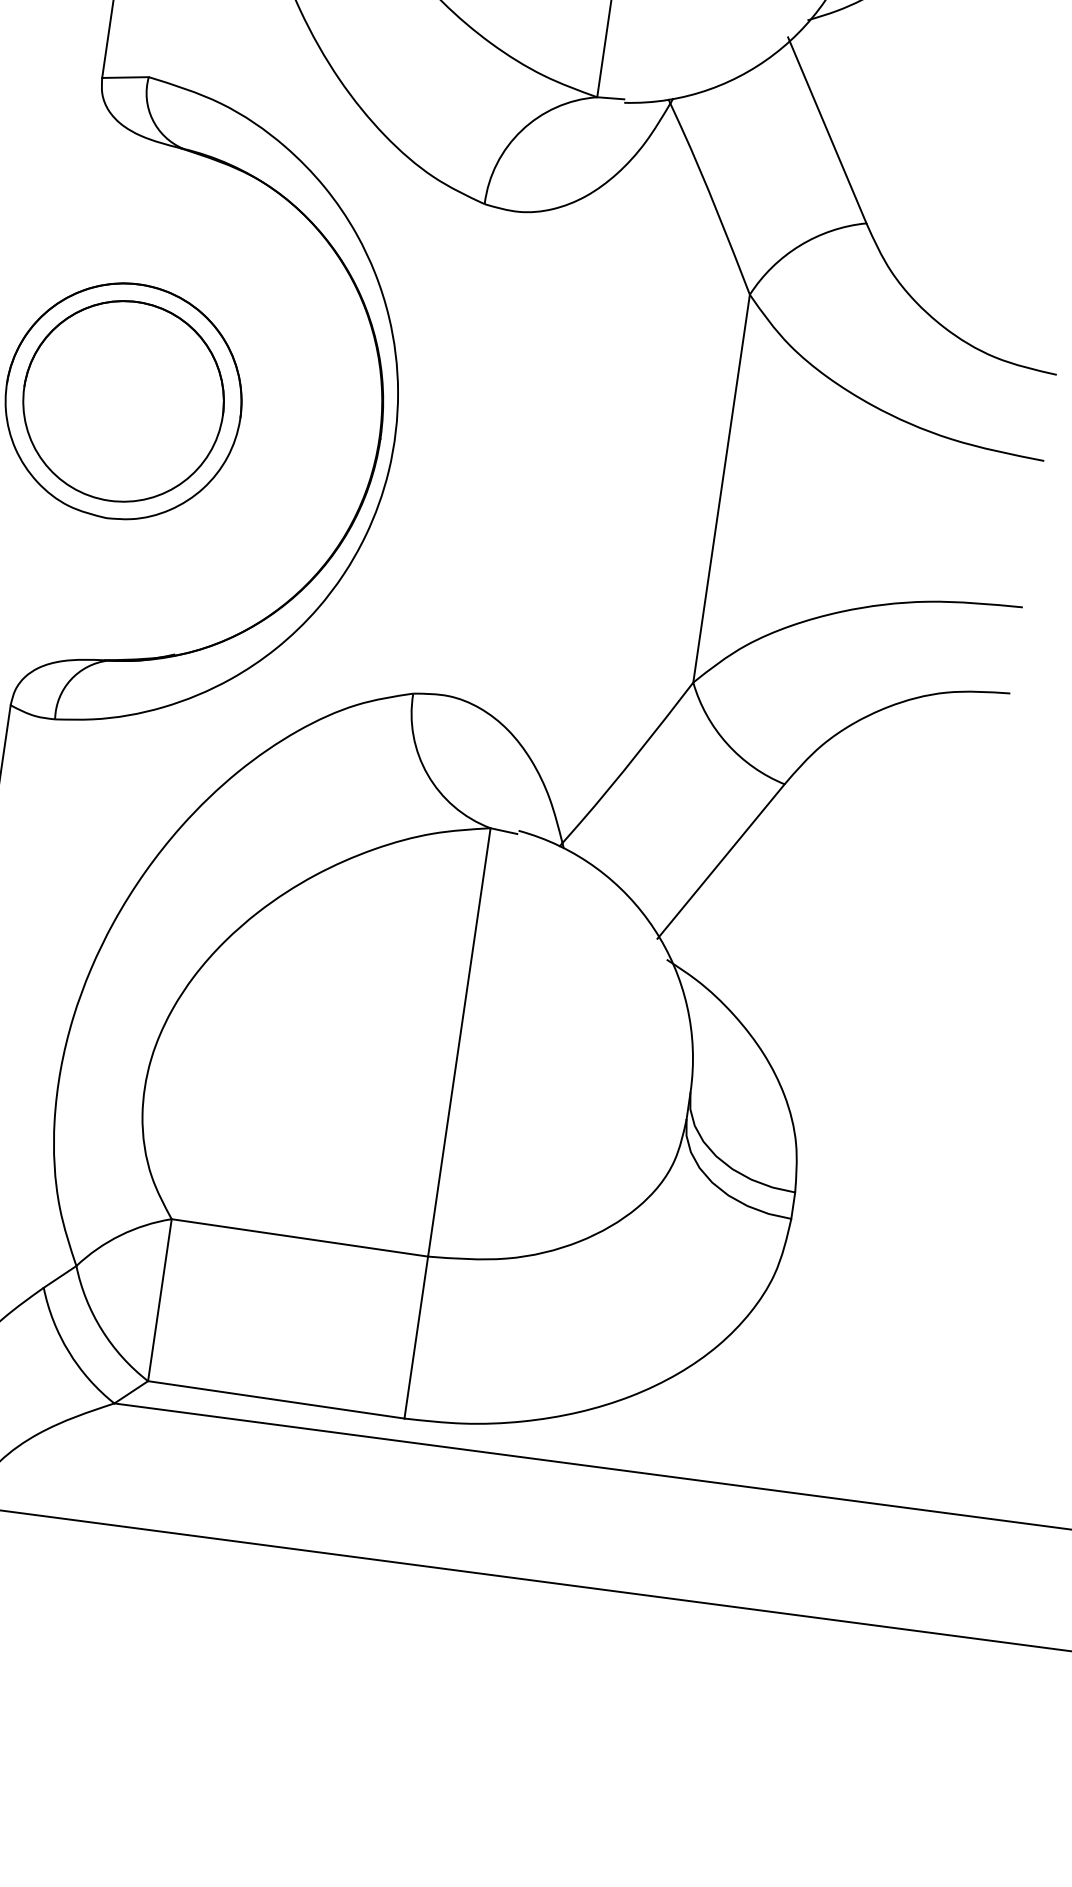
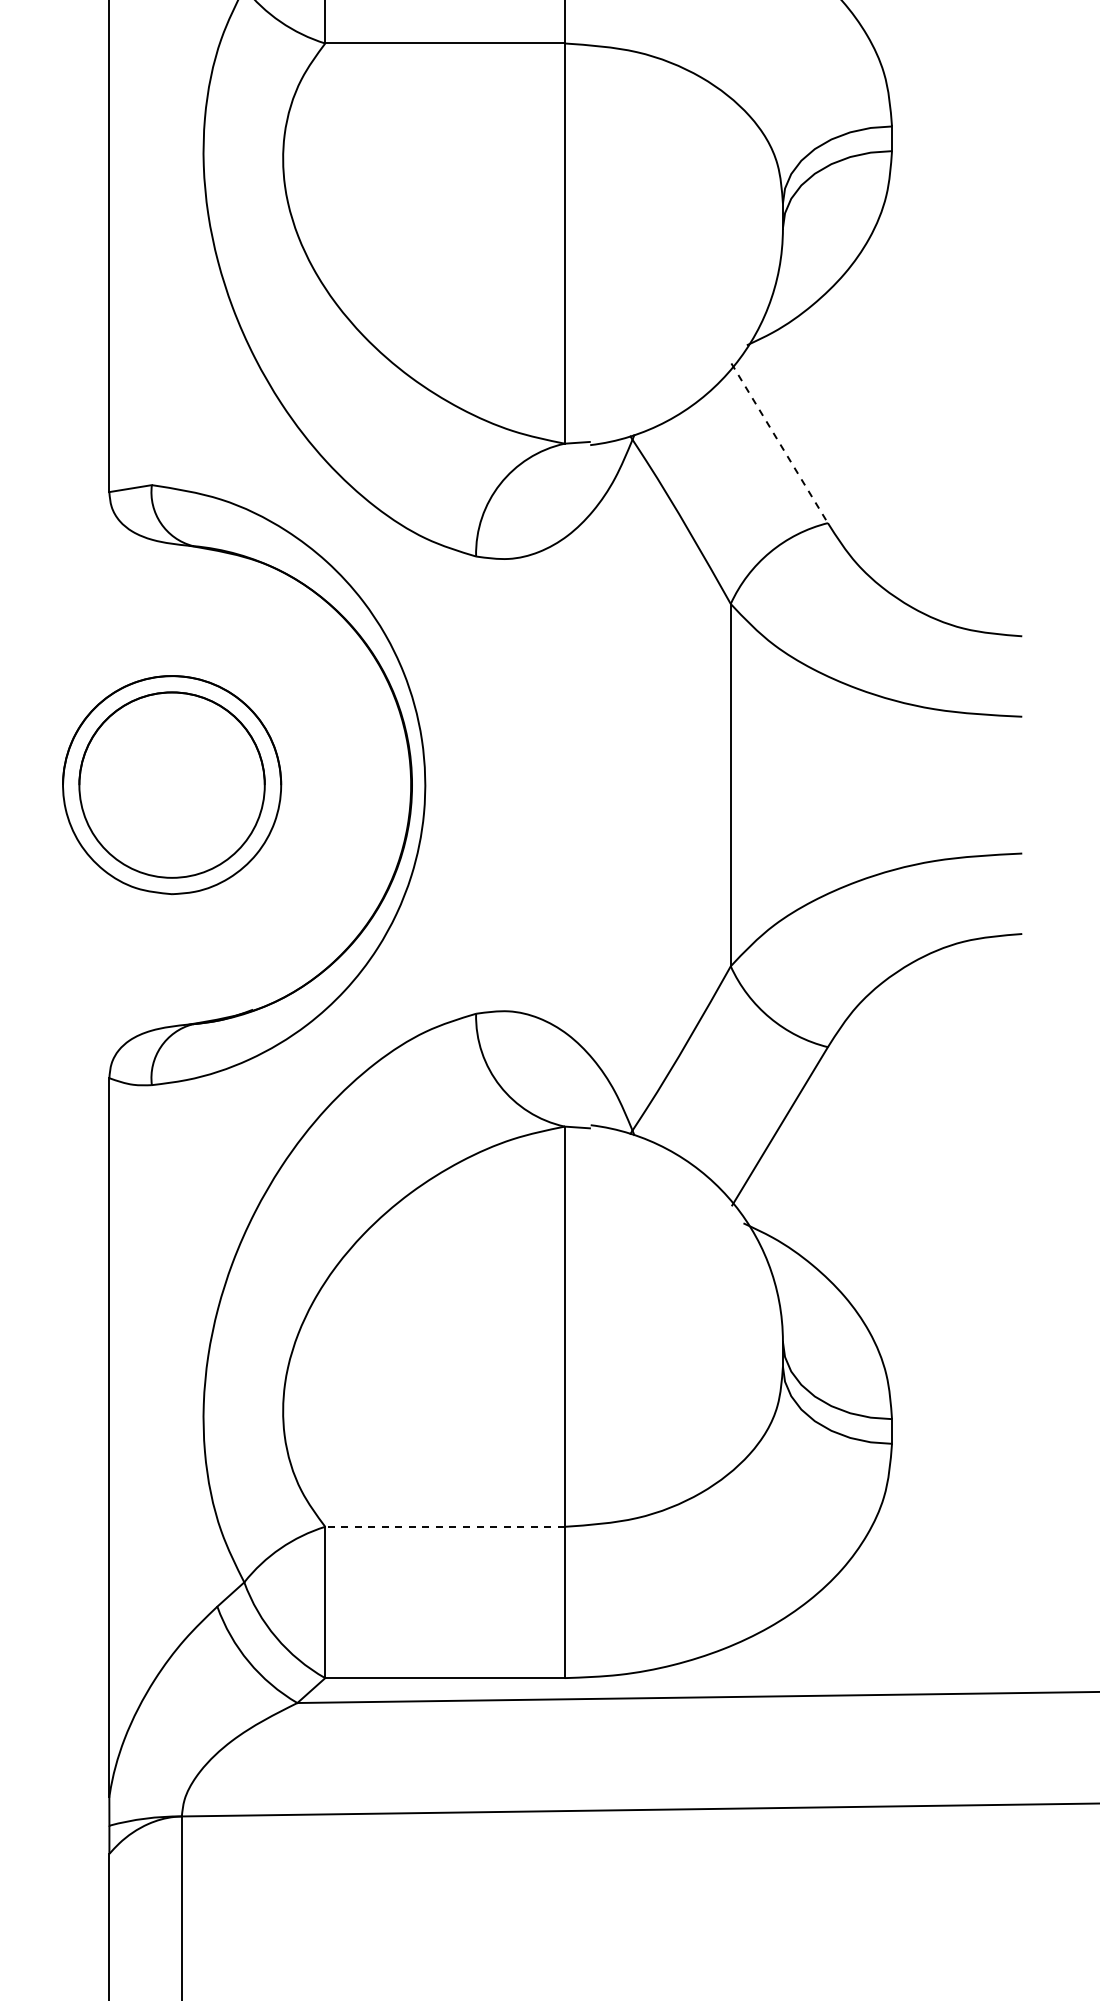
line: (827, 130) -> (779, 443), solid -> dashed
line: (300, 1237) -> (445, 1526), solid -> dashed

